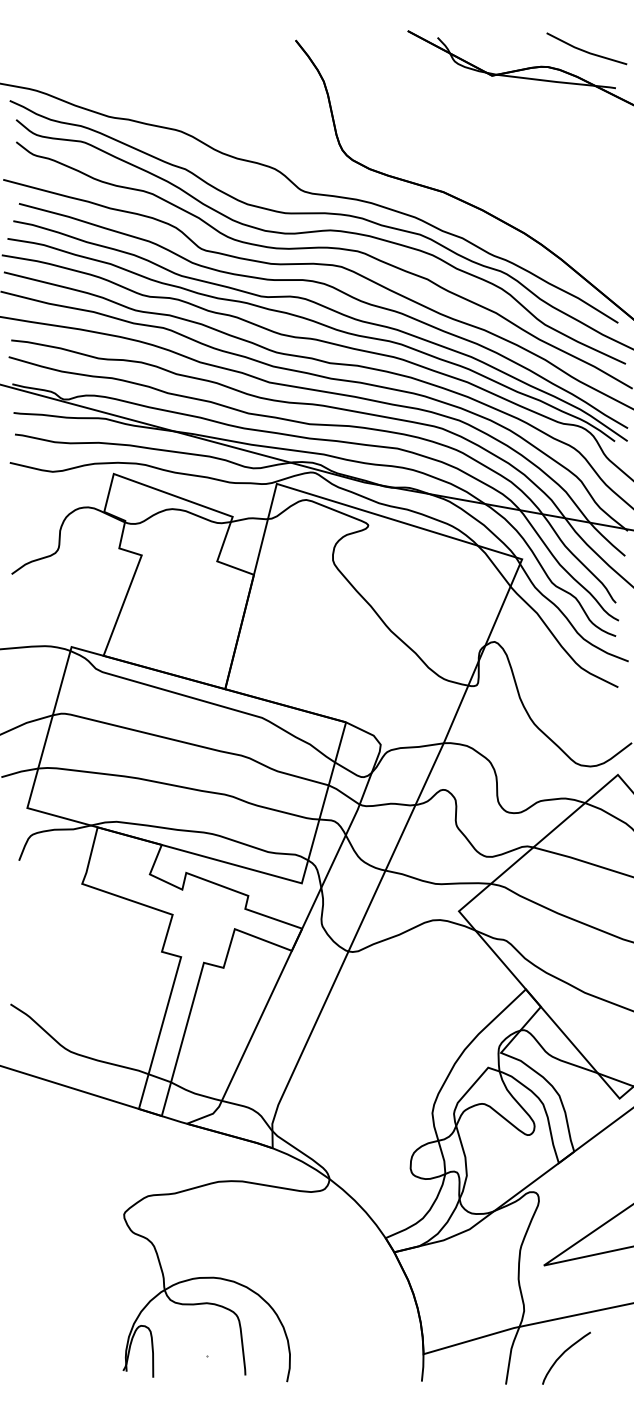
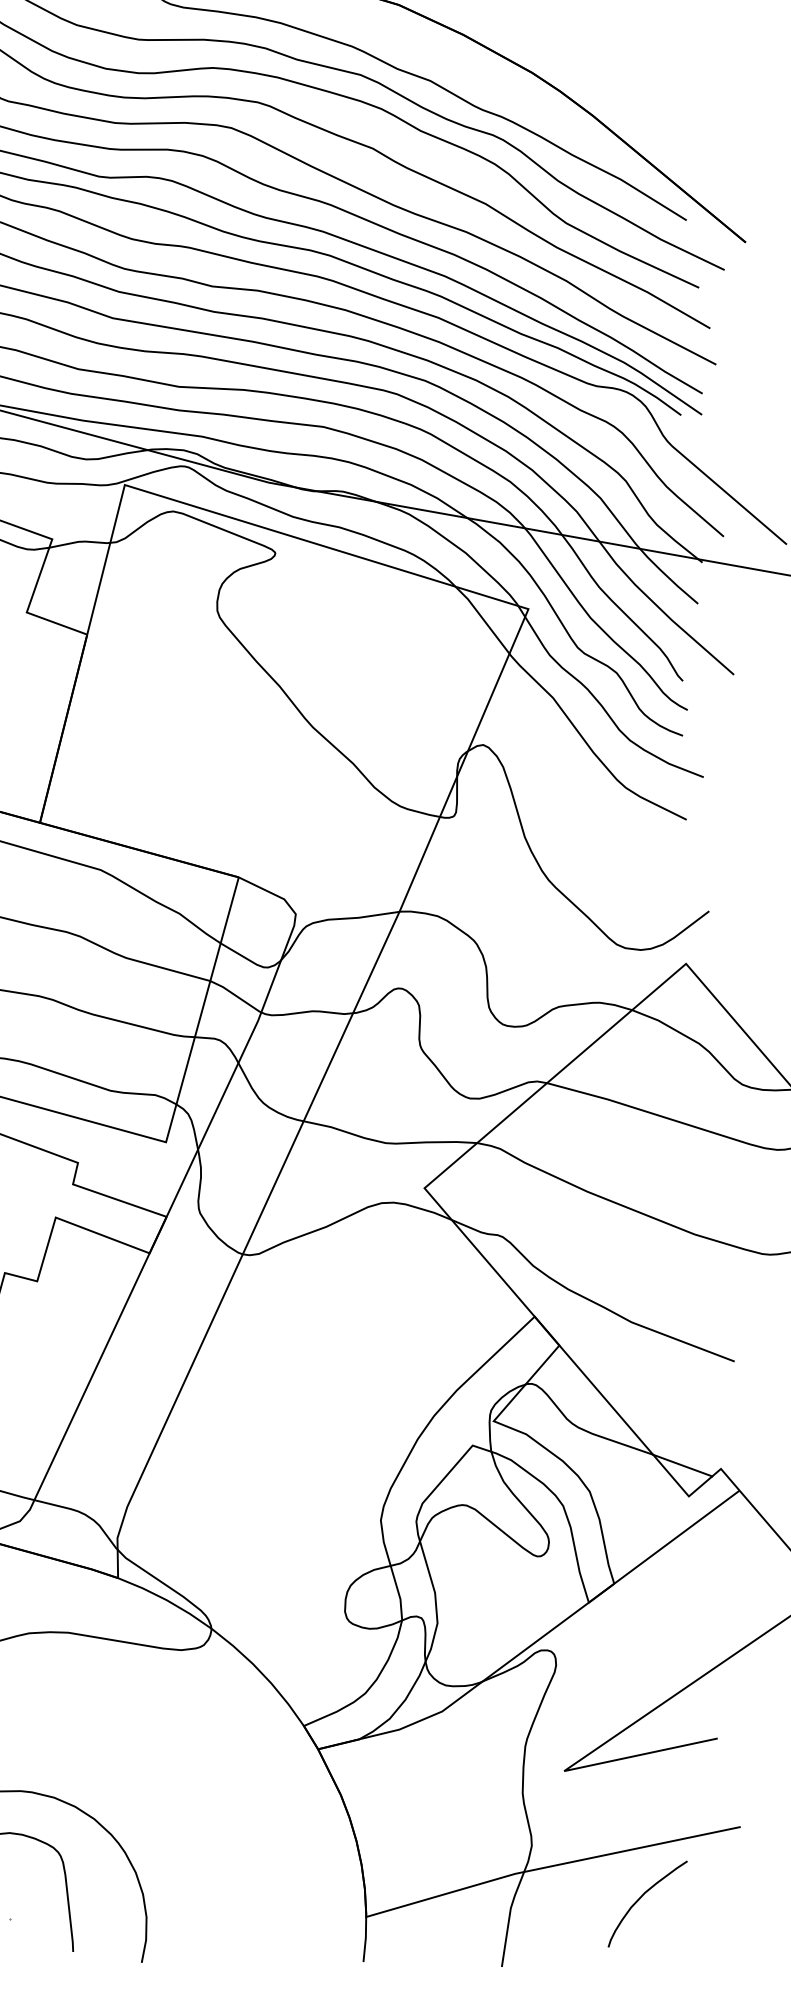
curve: (563, 1354) -> (642, 1897), moved

